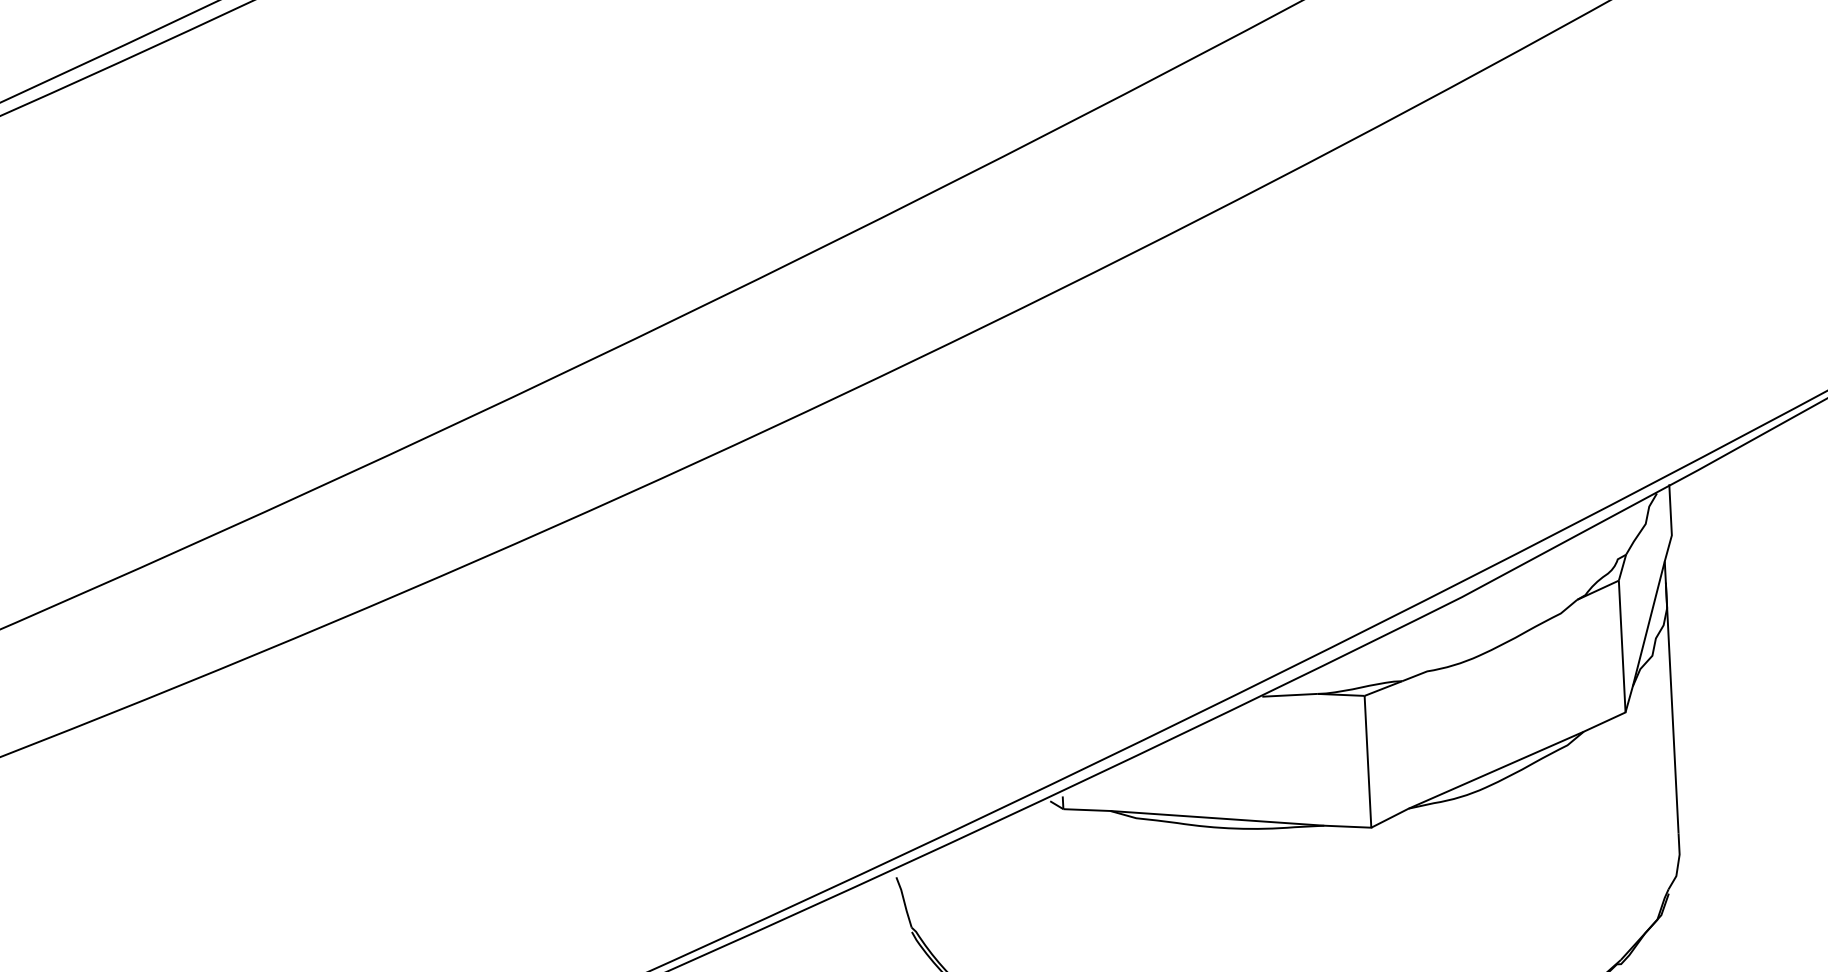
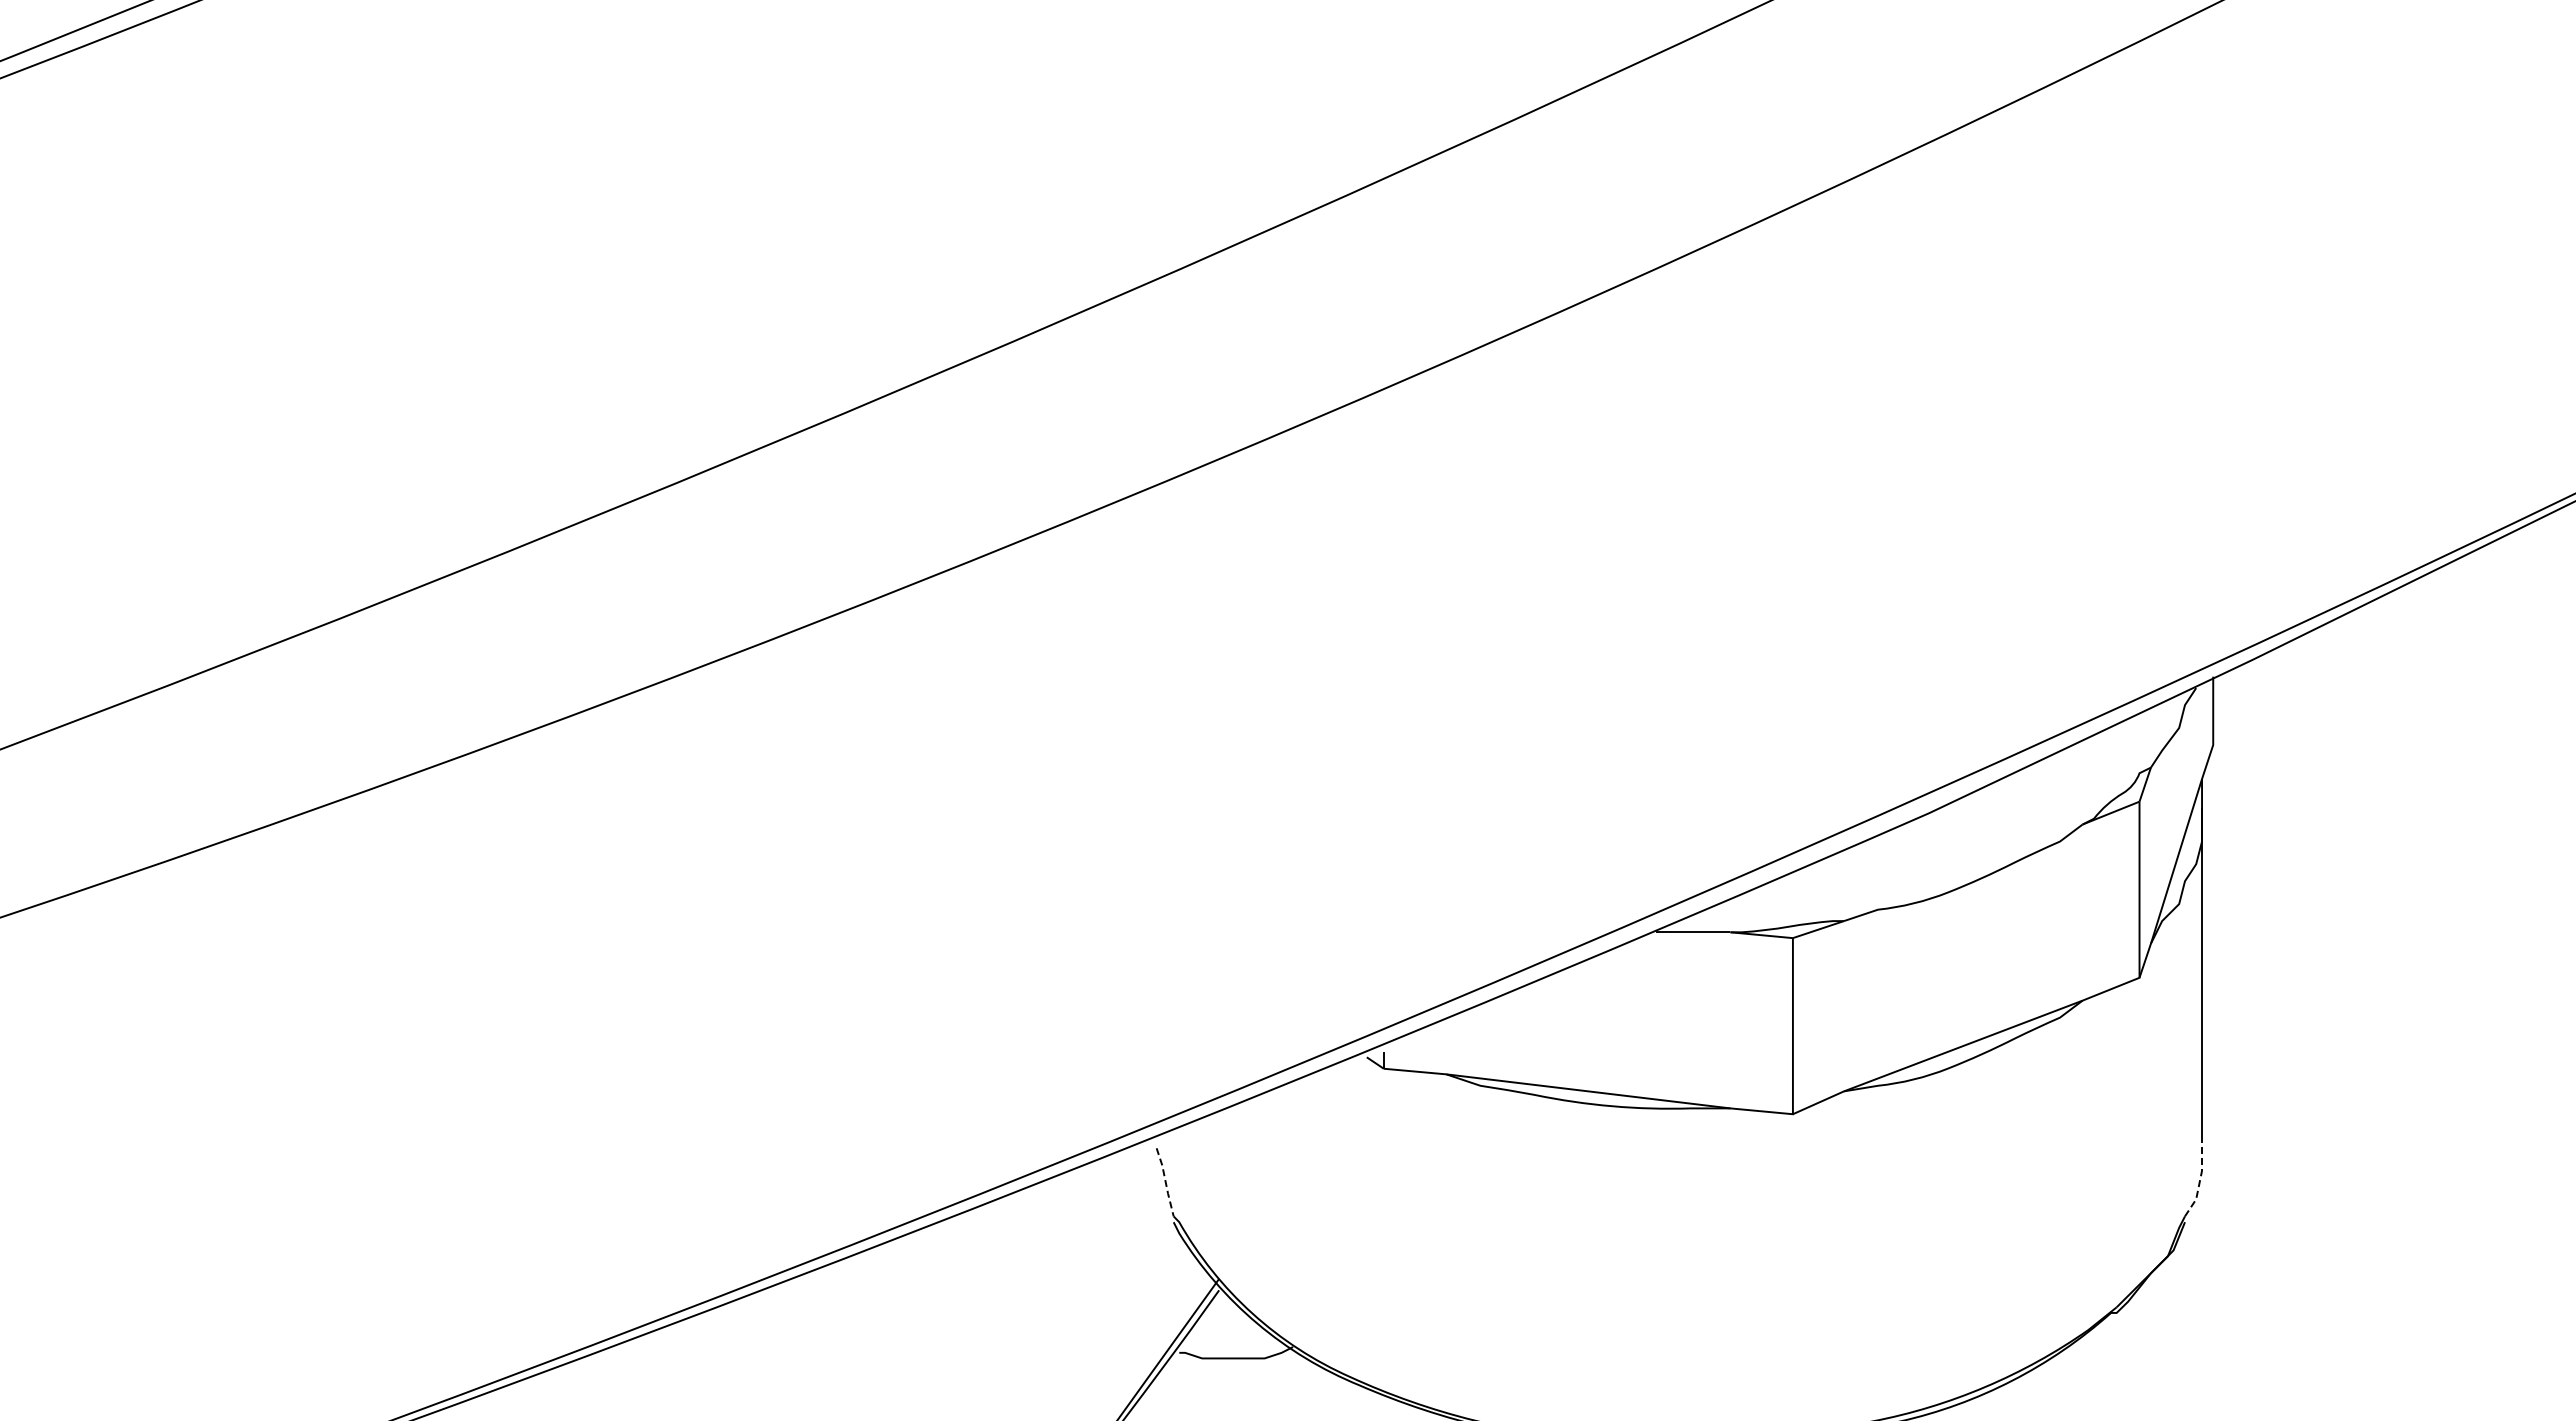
line: (1678, 862) -> (2199, 1181), solid -> dashed
line: (904, 902) -> (1165, 1182), solid -> dashed

